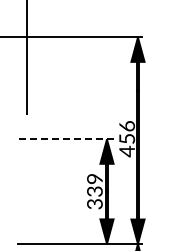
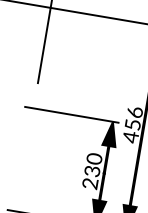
line: (64, 139) -> (71, 114), dashed -> solid
text: (95, 191) -> (92, 171), 339 -> 230

